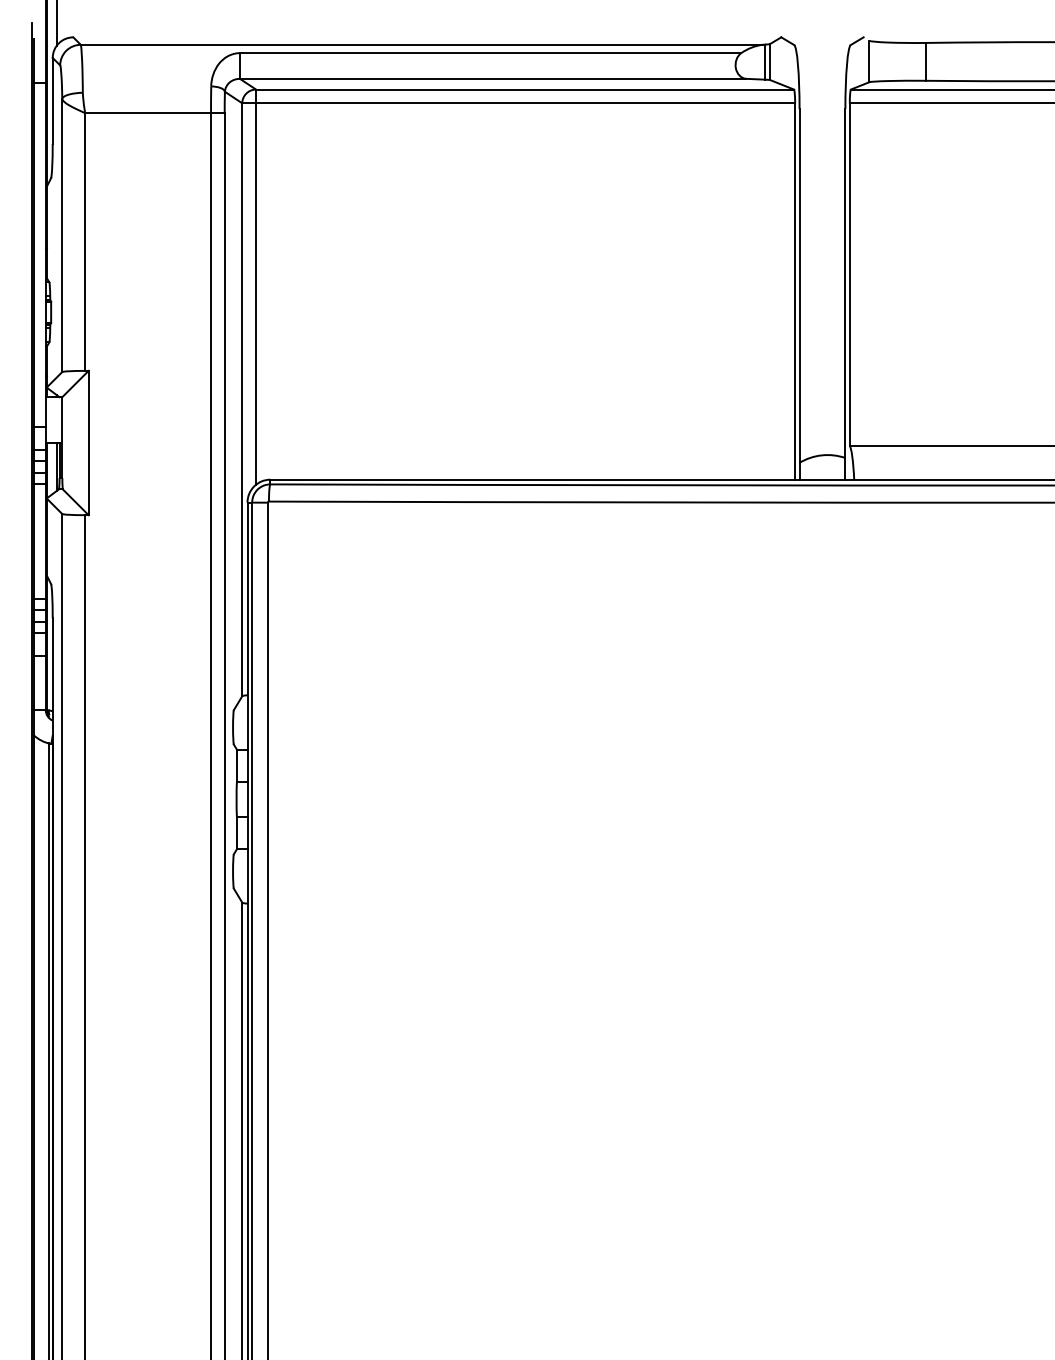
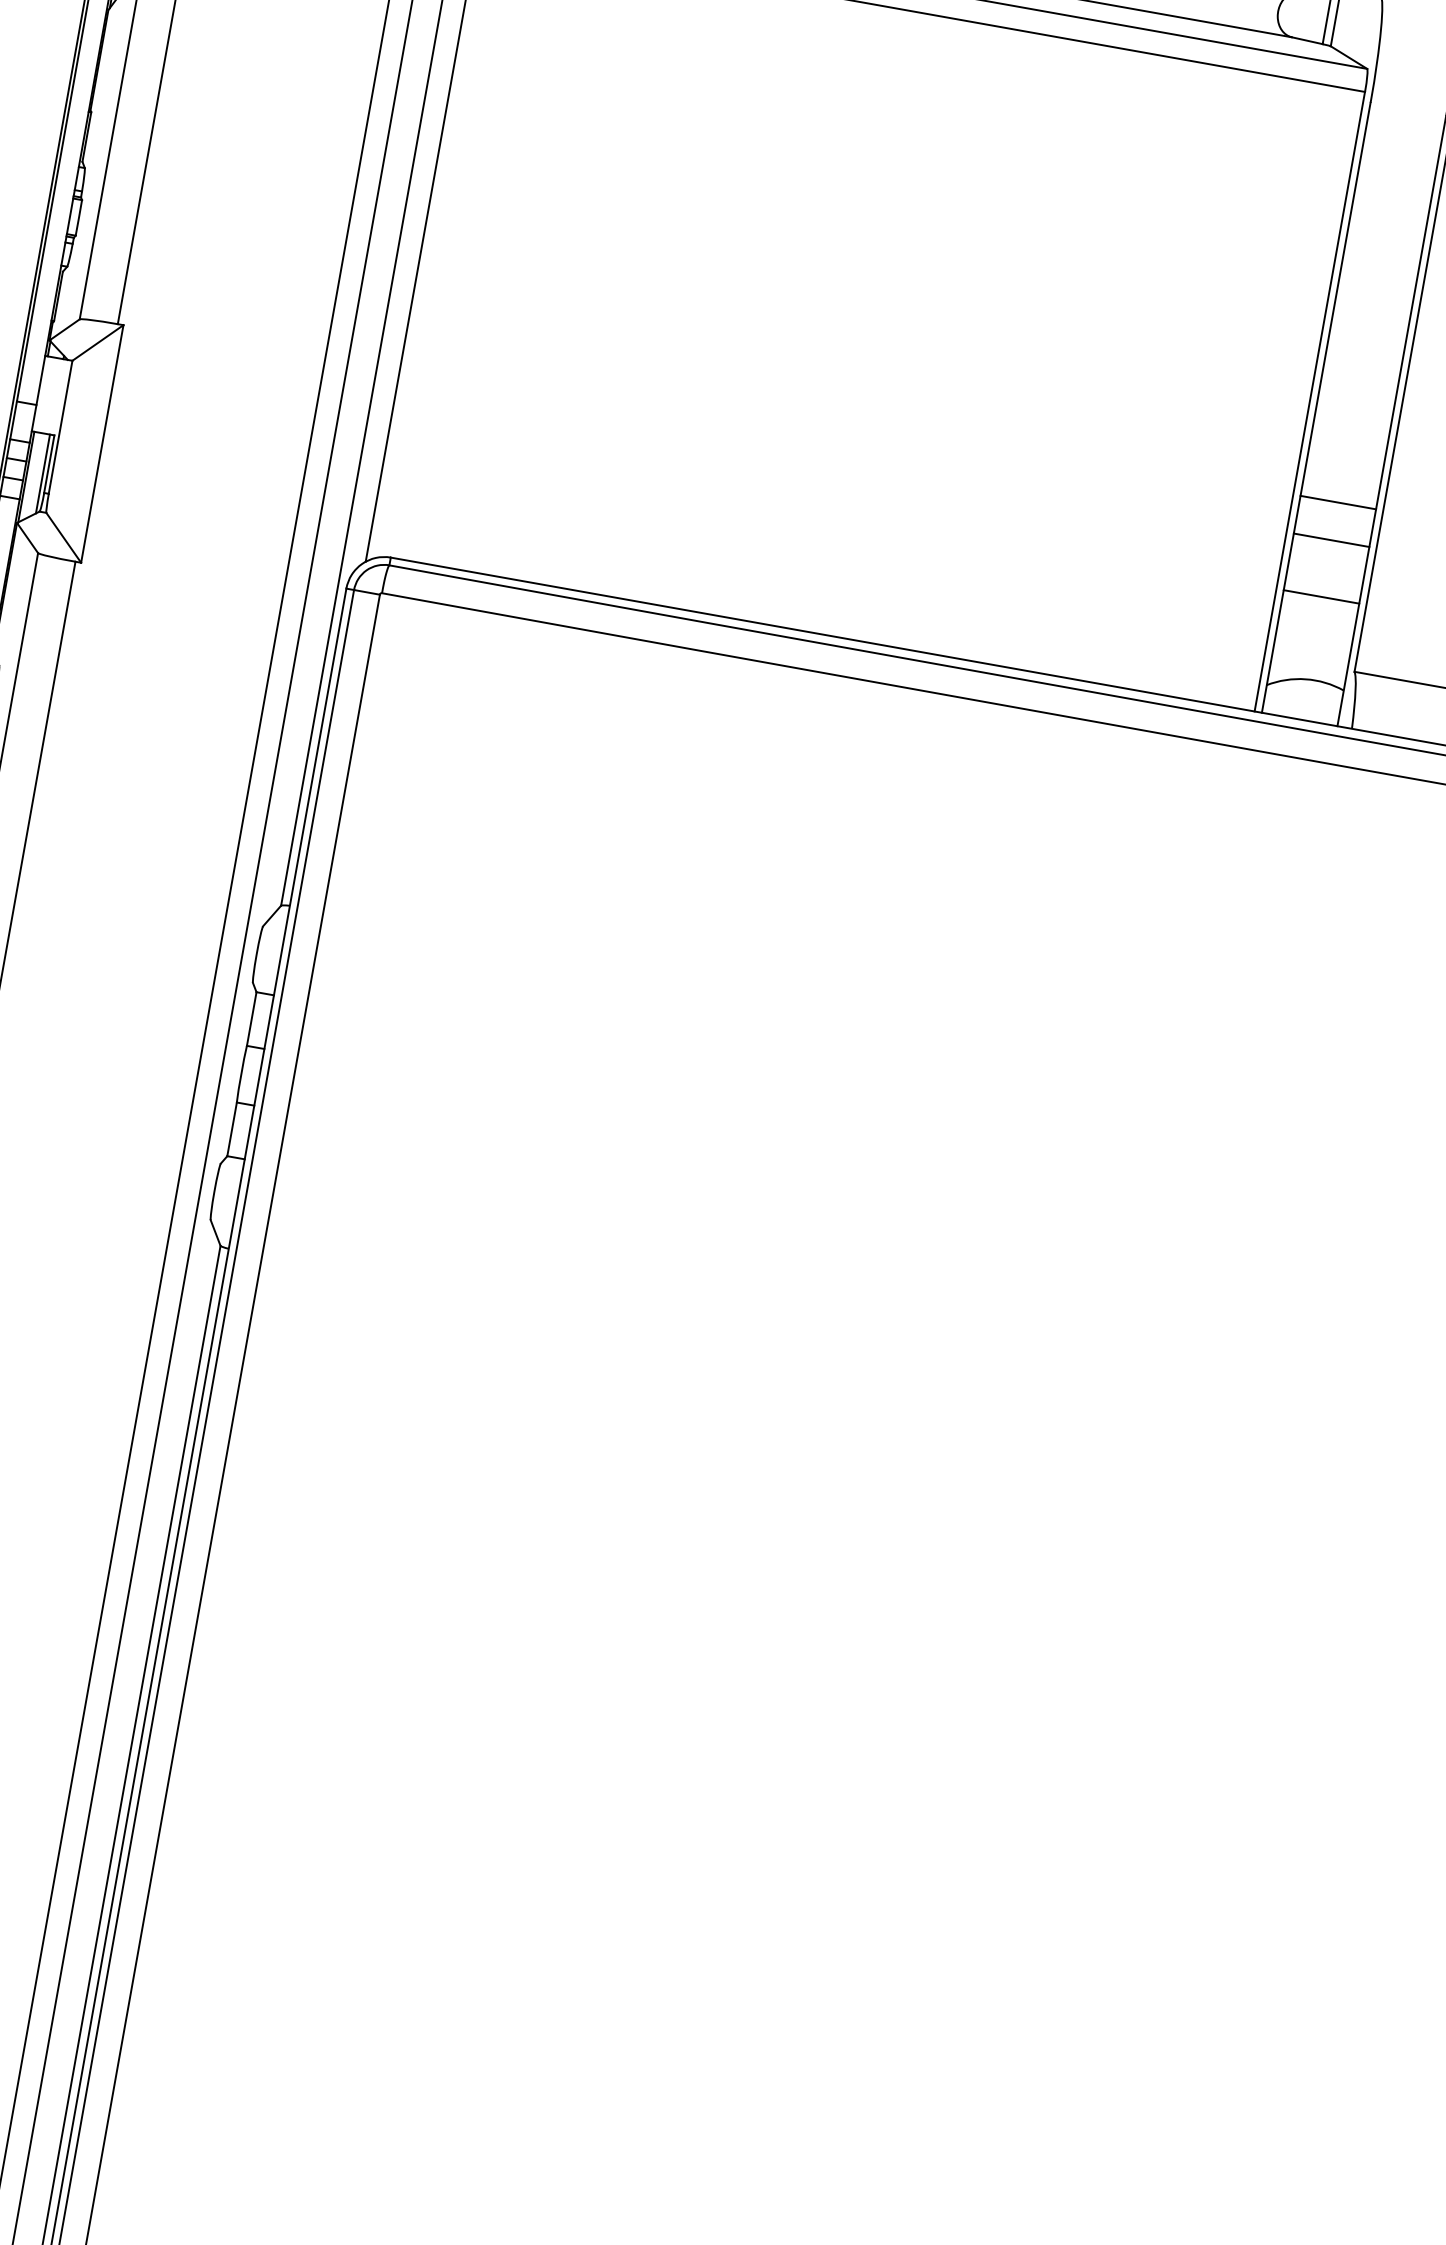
line: (822, 347) -> (1338, 501), added
line: (822, 370) -> (1331, 539), added
line: (822, 405) -> (1321, 597), added

